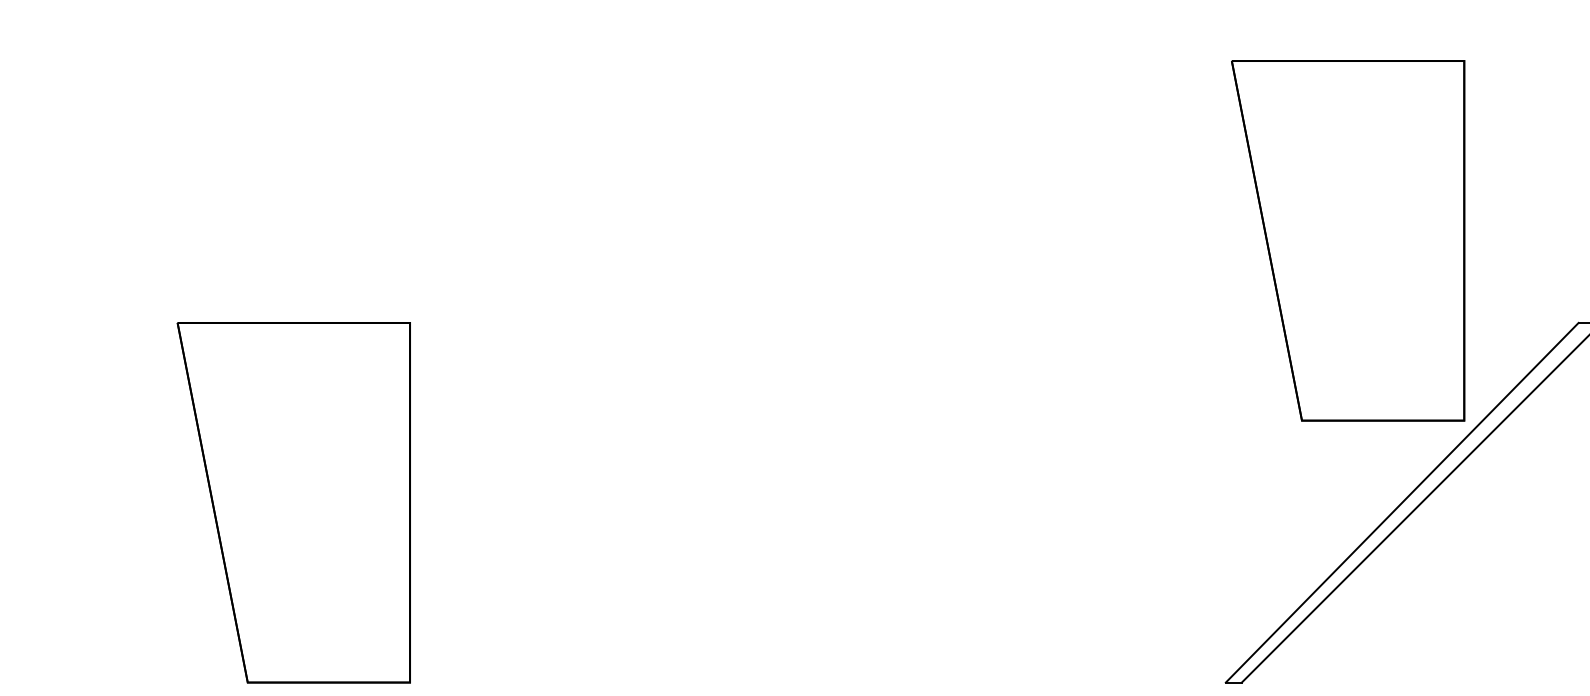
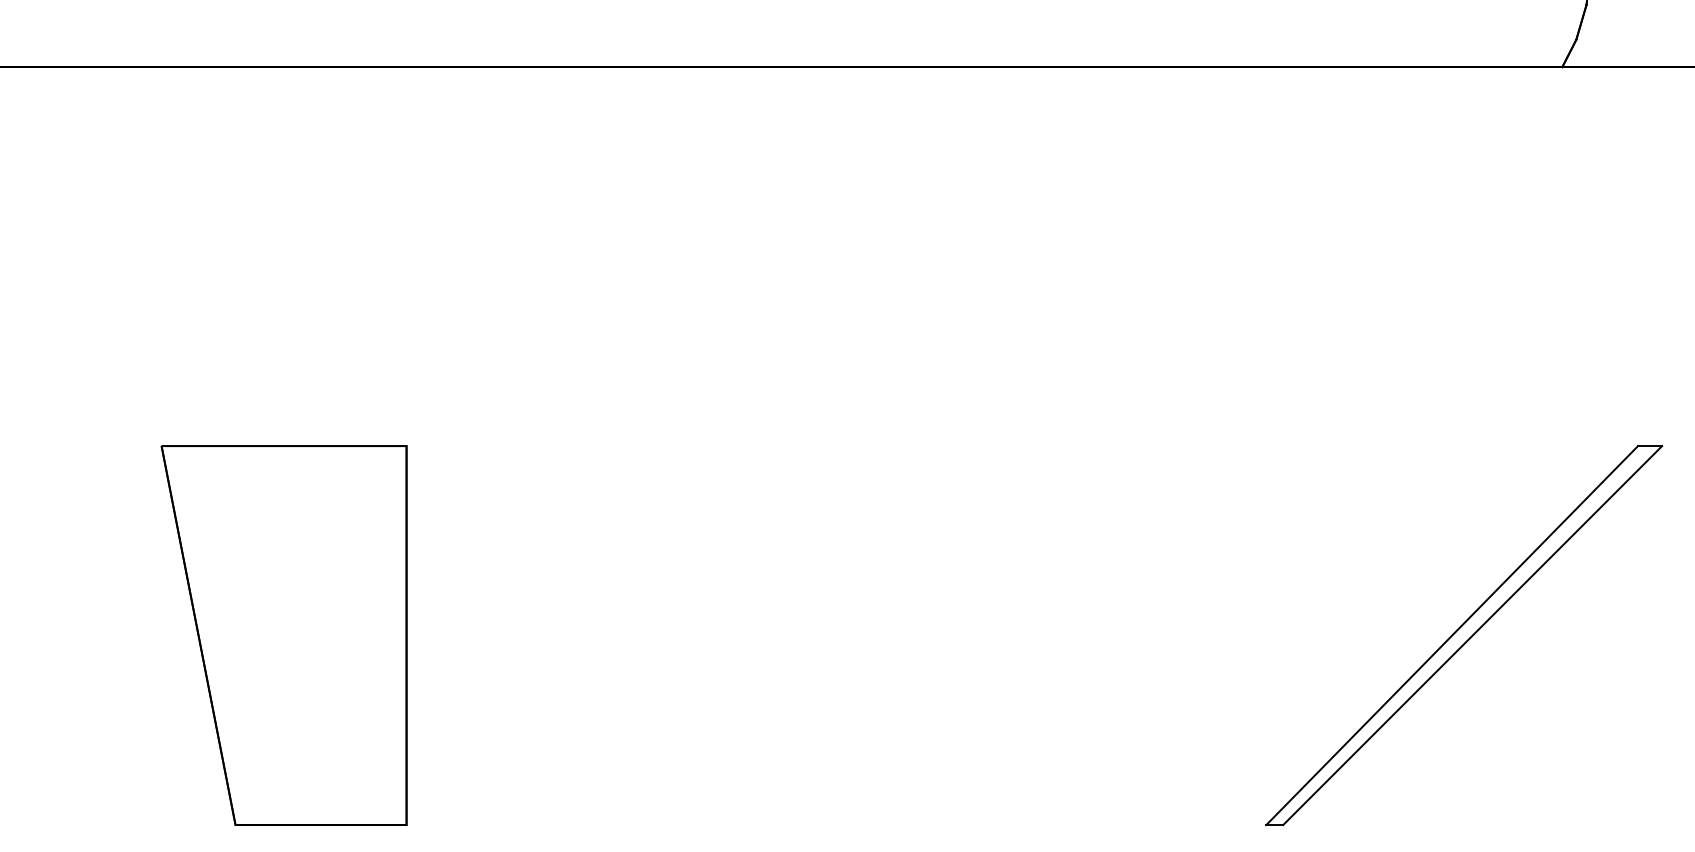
part: (1347, 240) -> (1394, 359), removed

